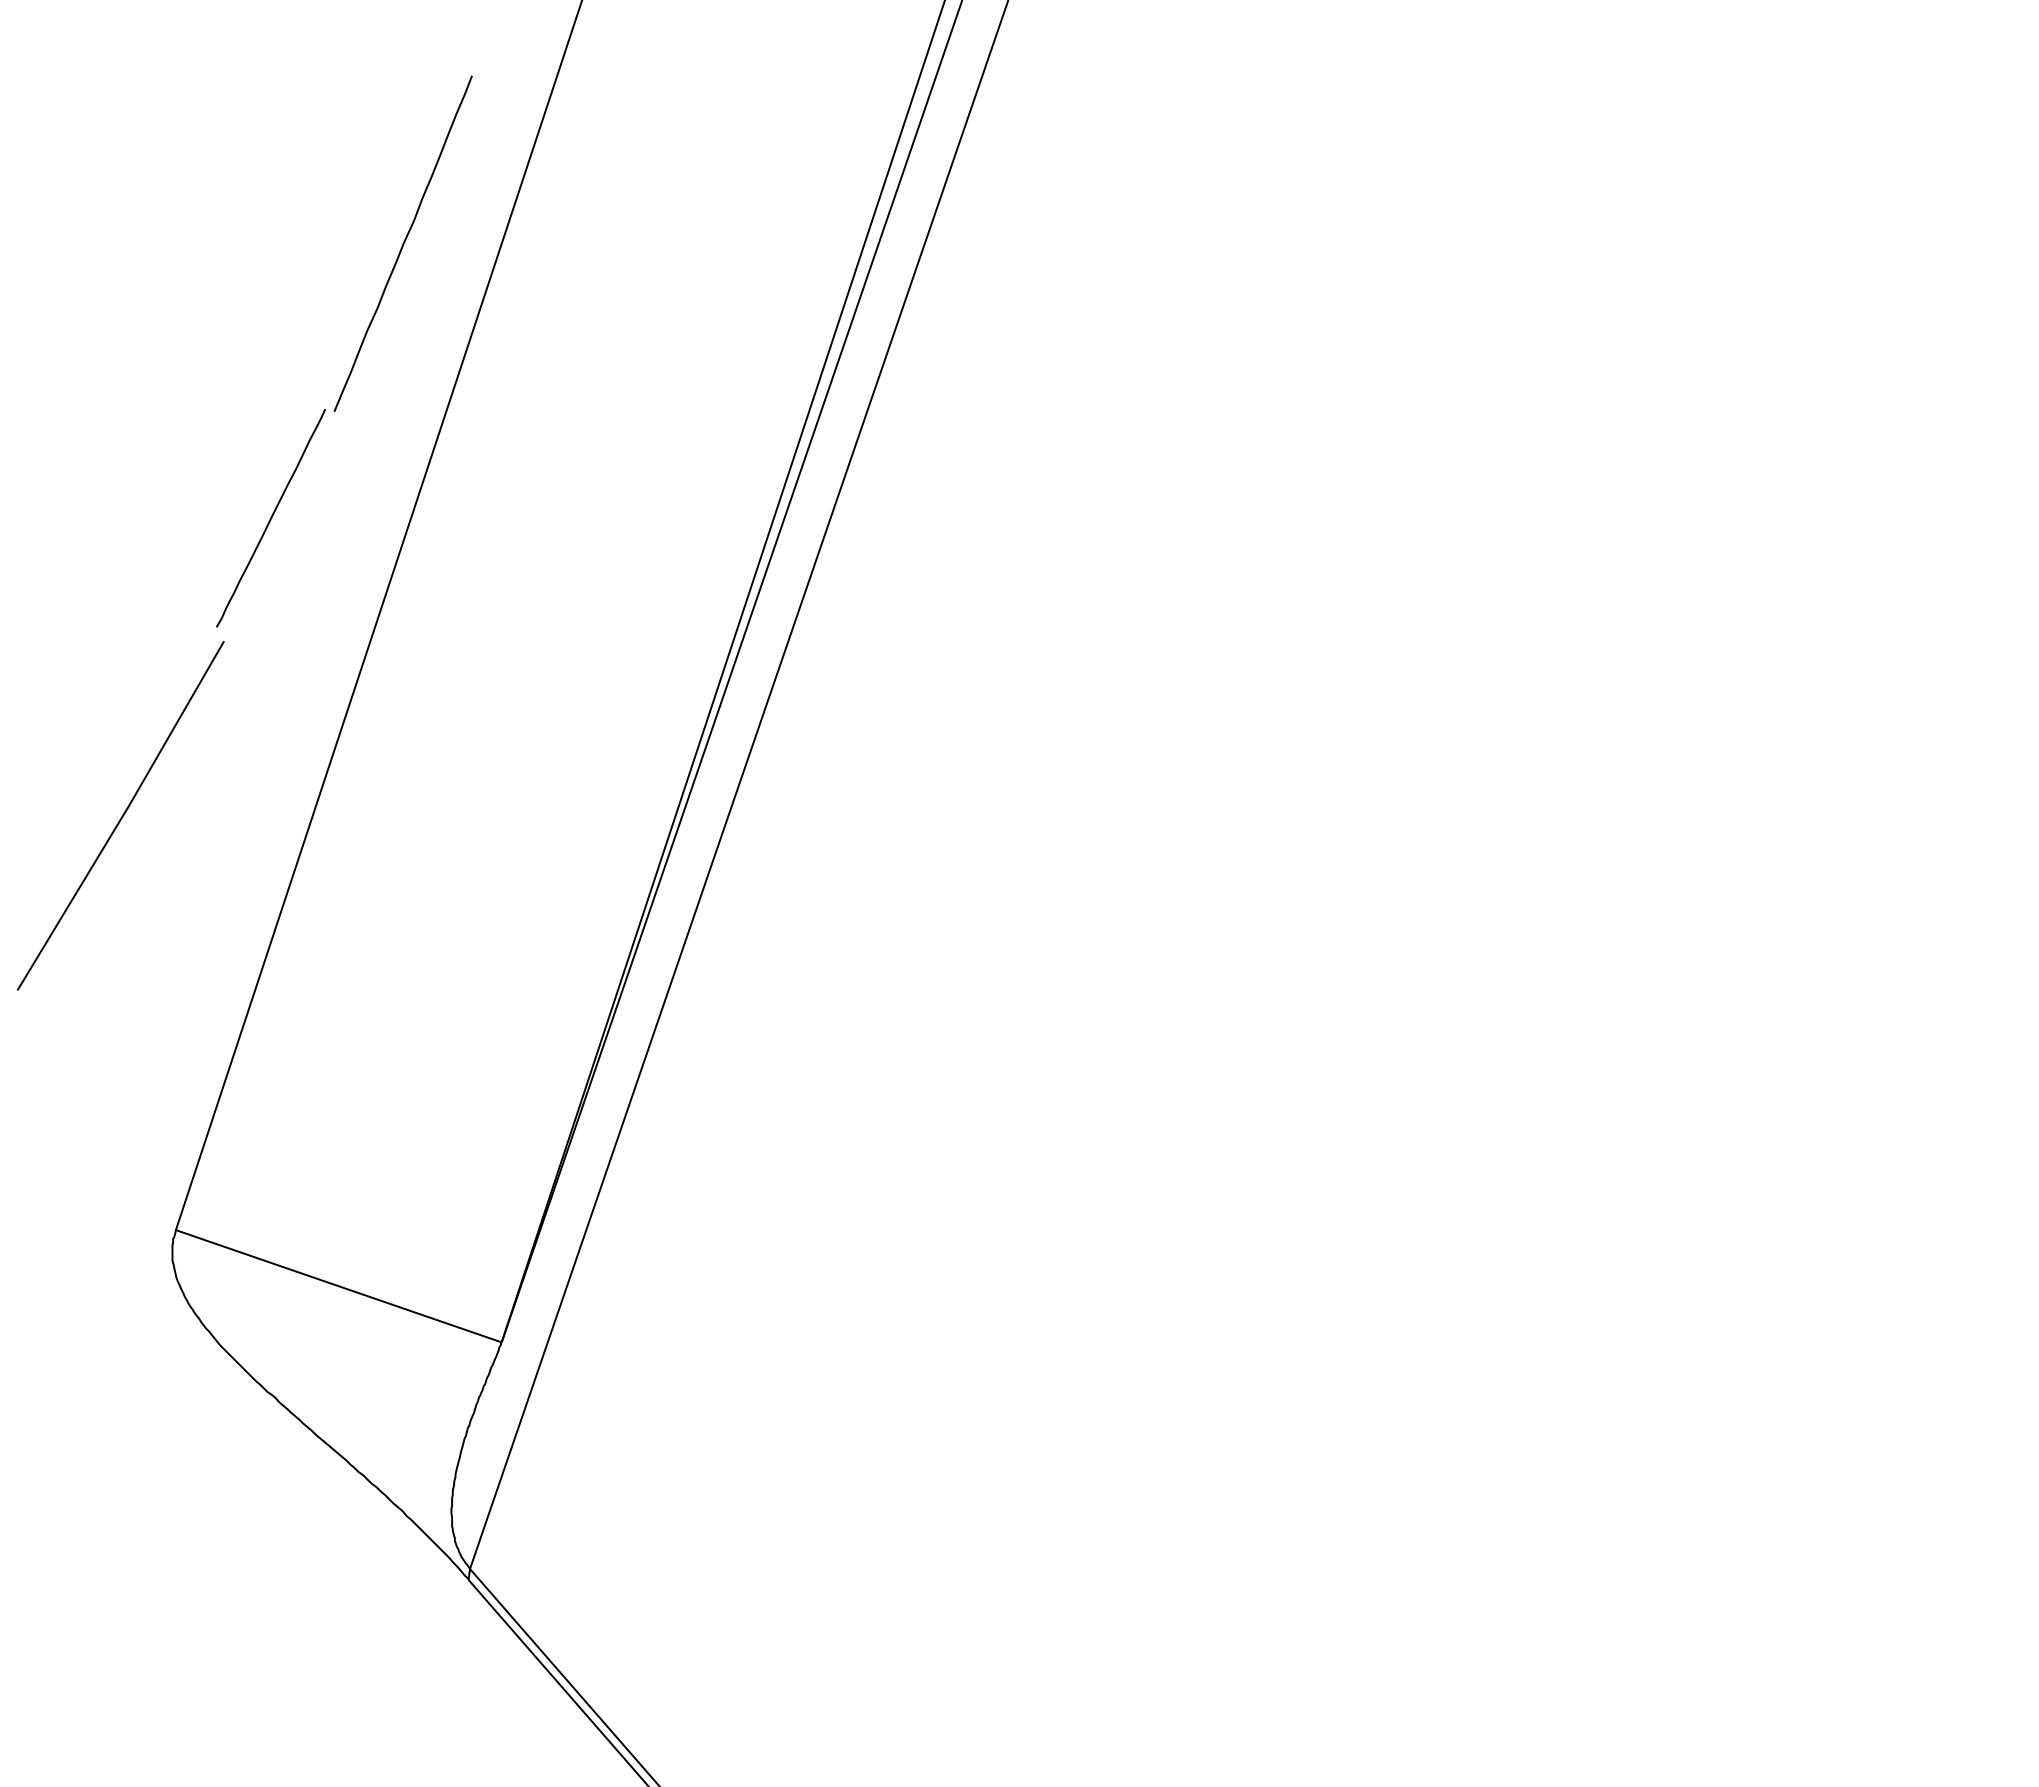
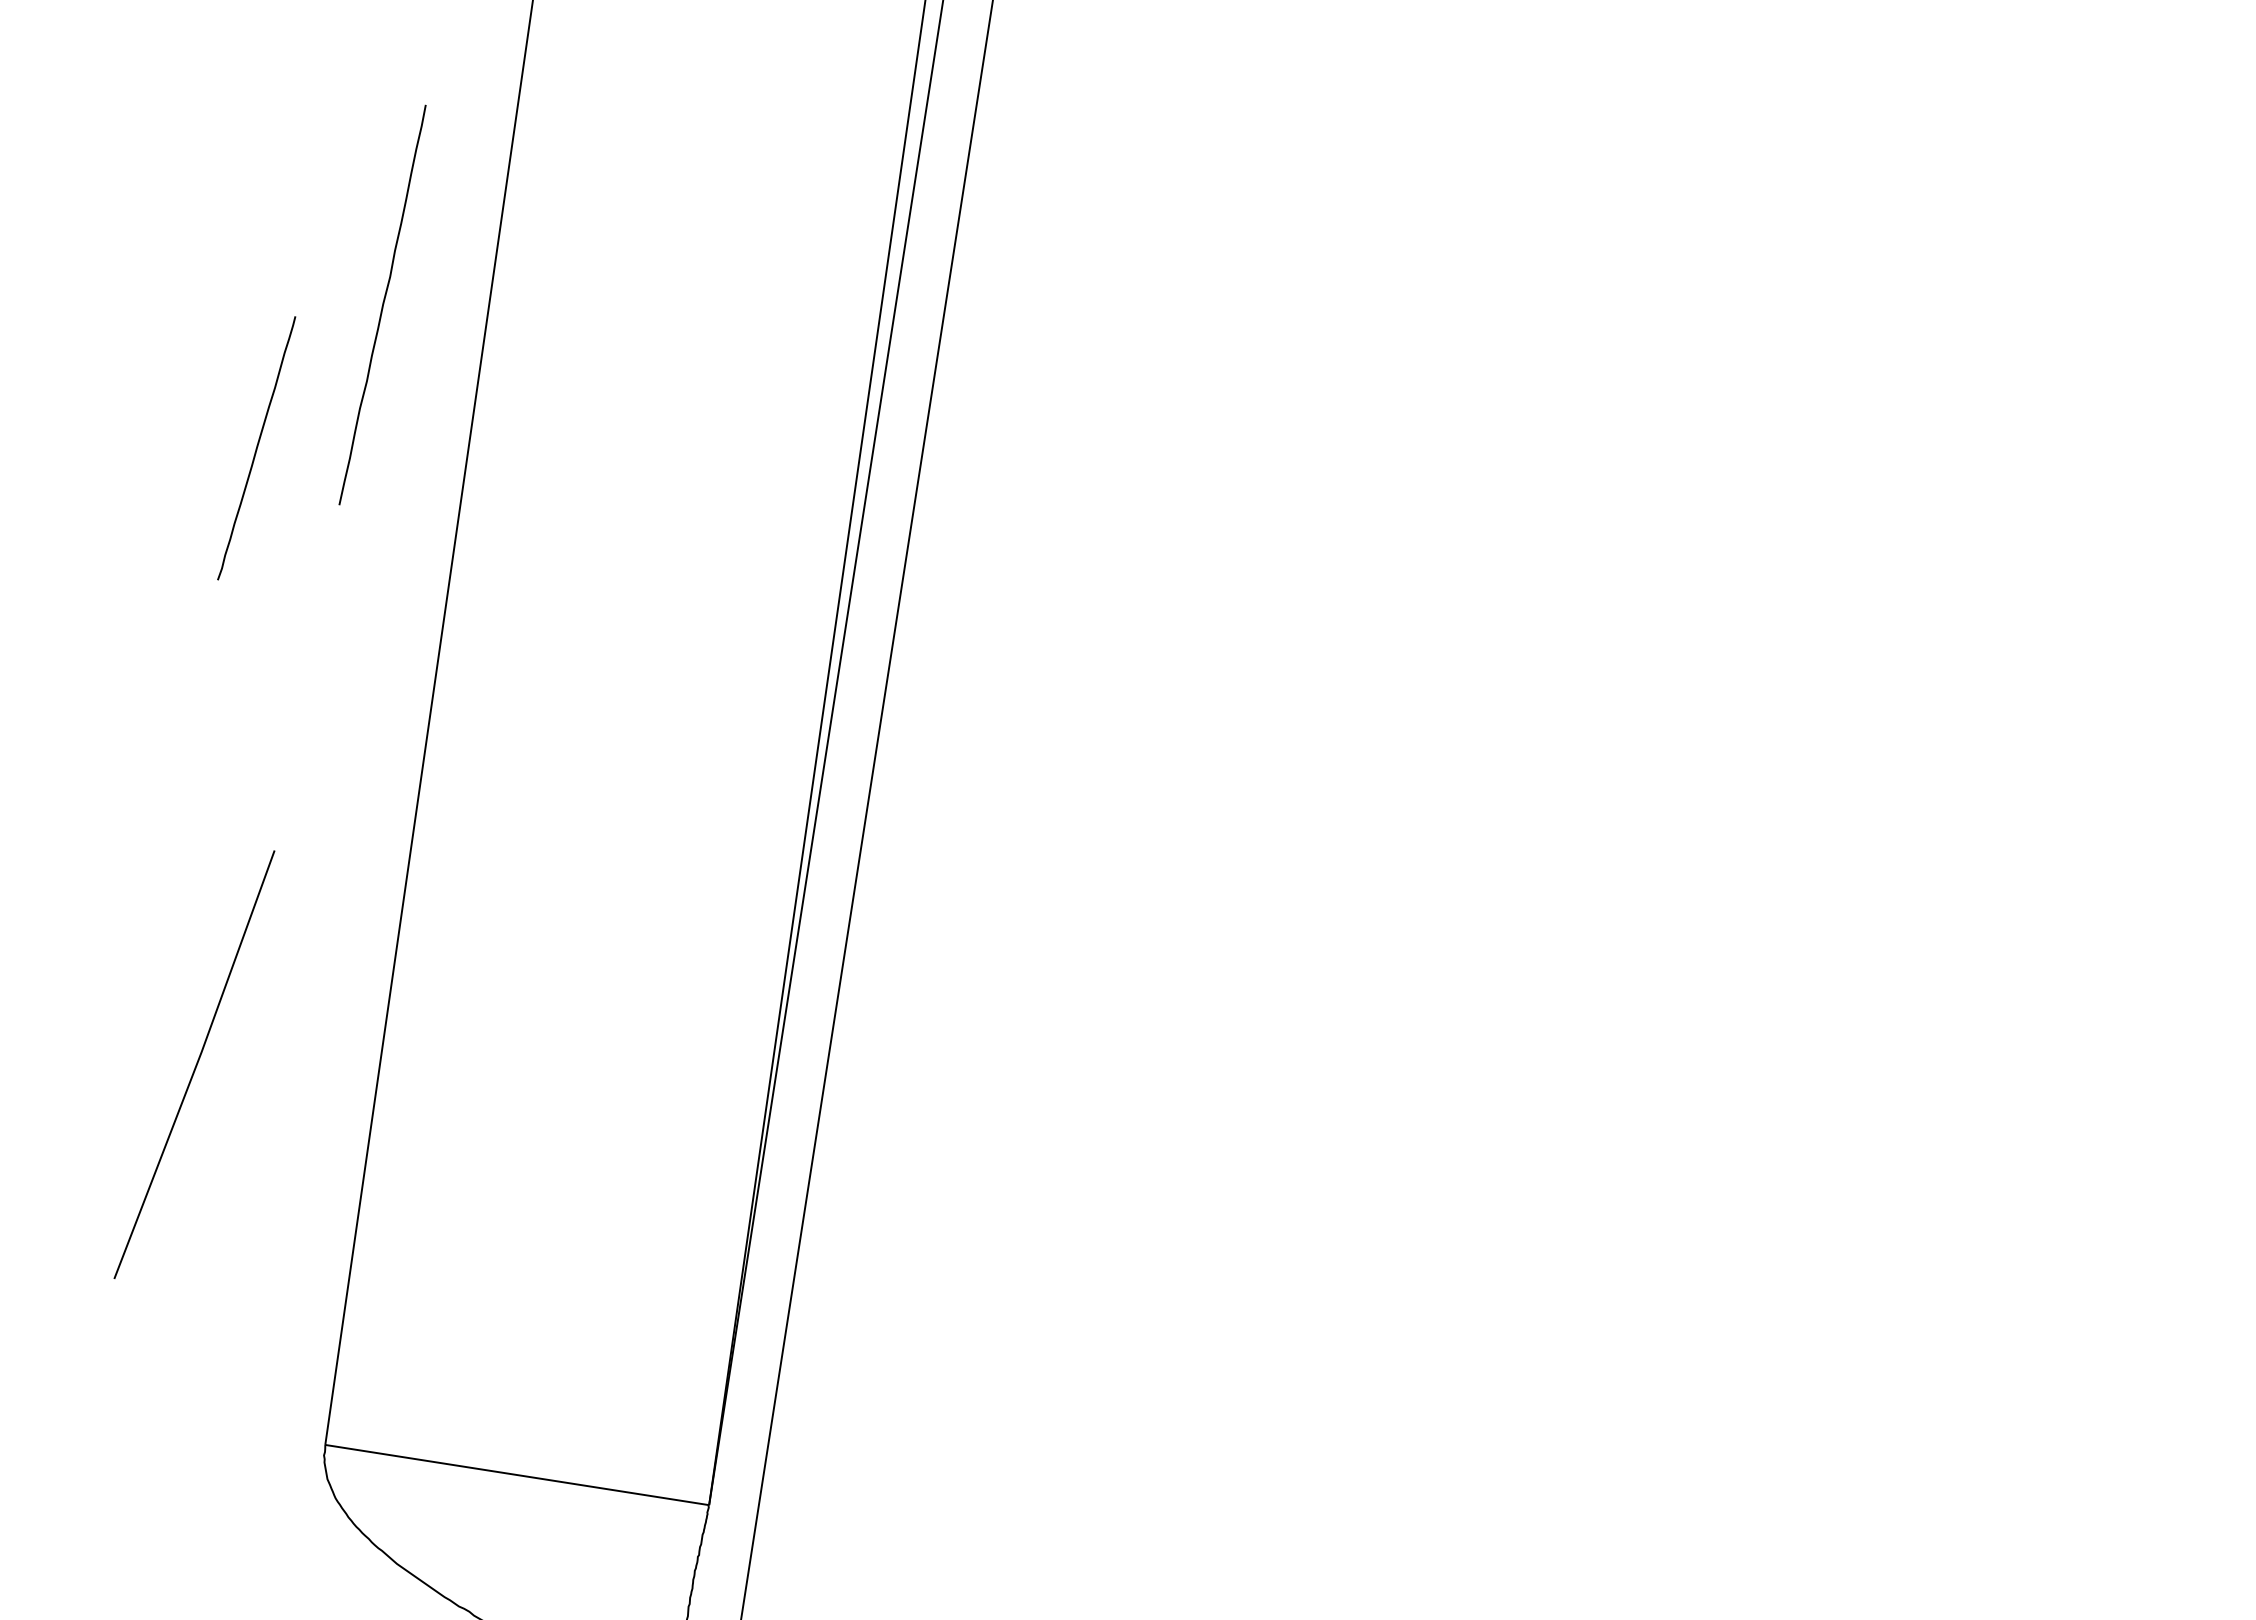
line: (270, 518) -> (256, 448), moved
line: (121, 816) -> (195, 1065), moved

